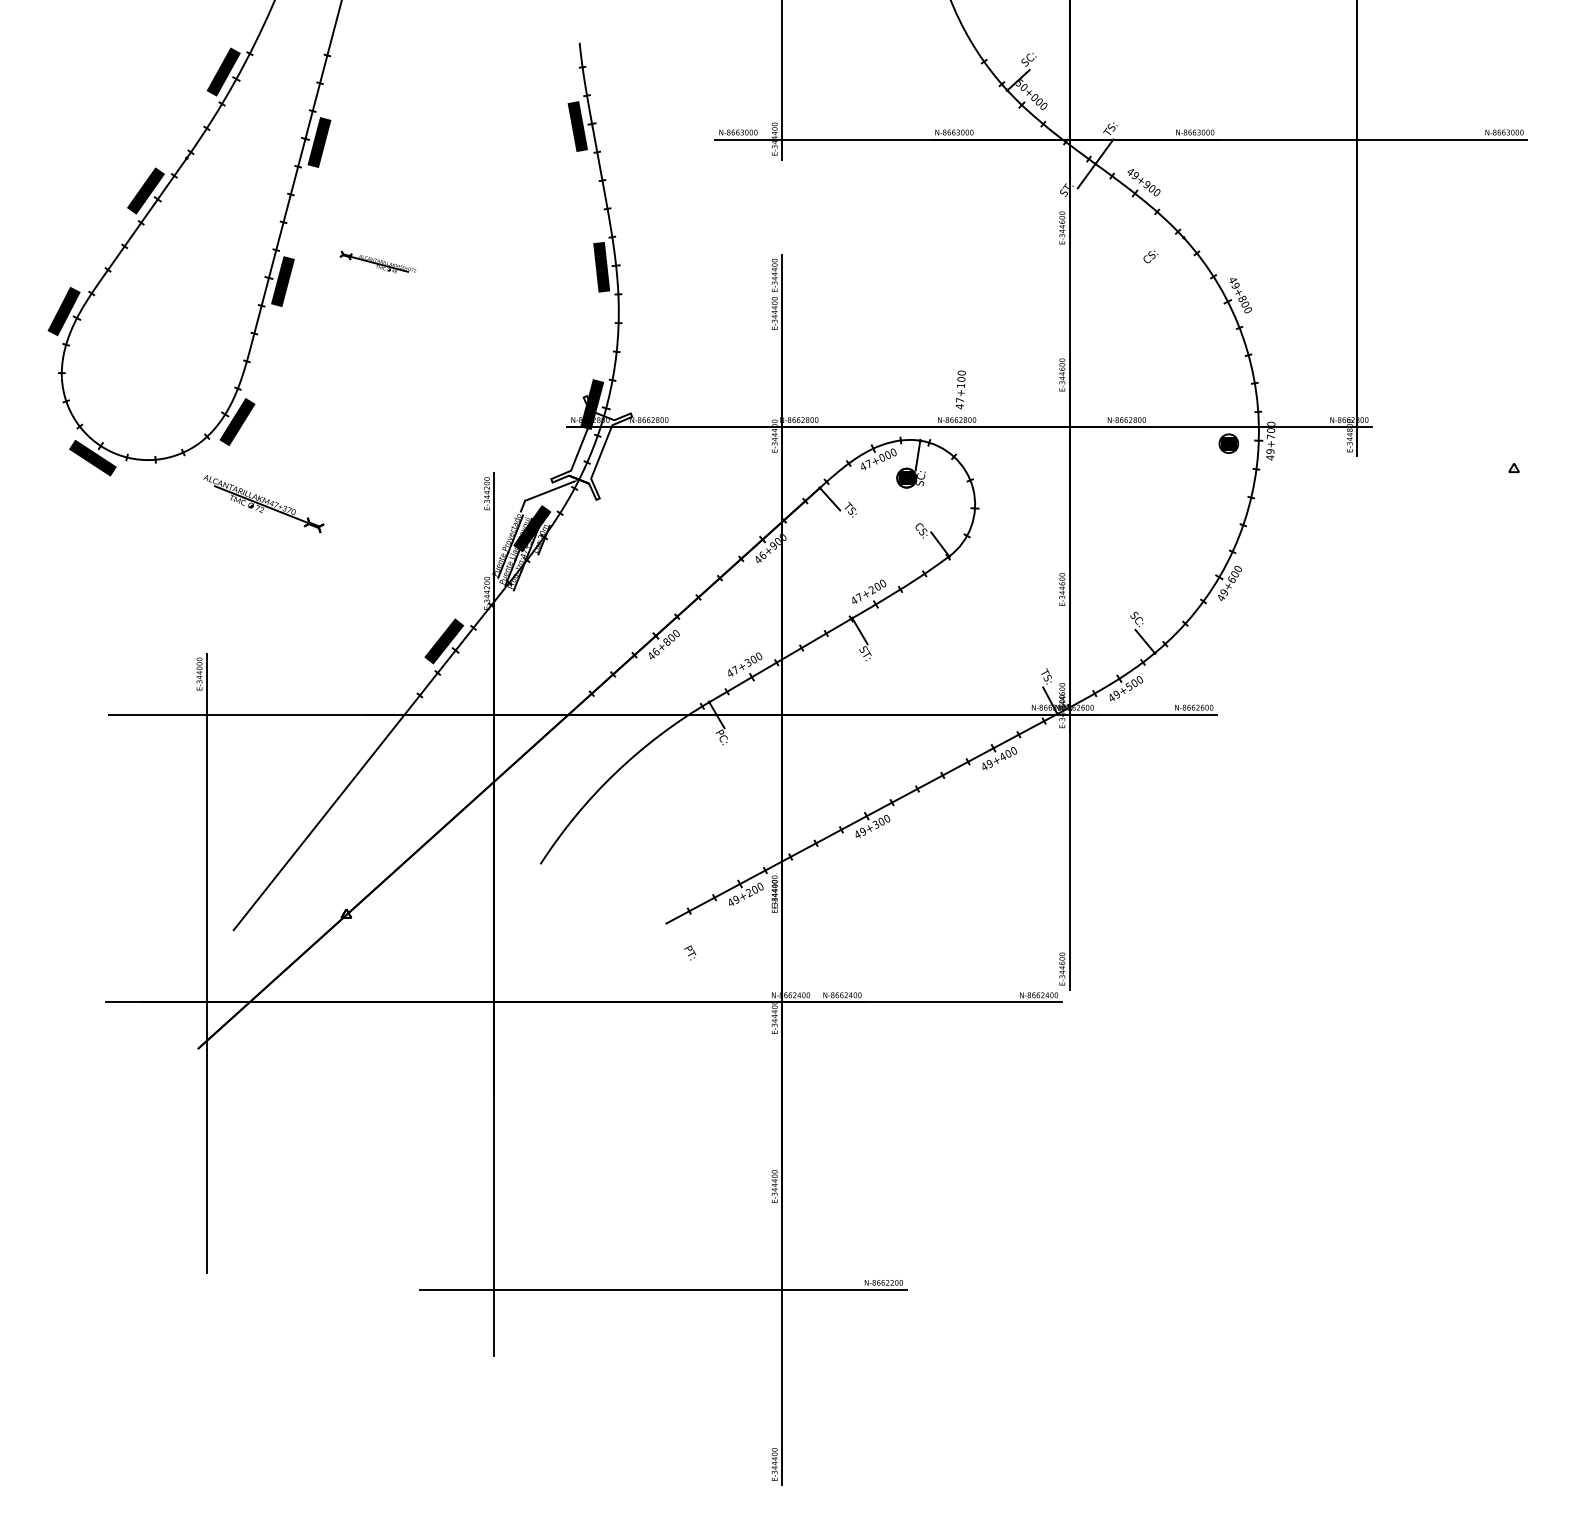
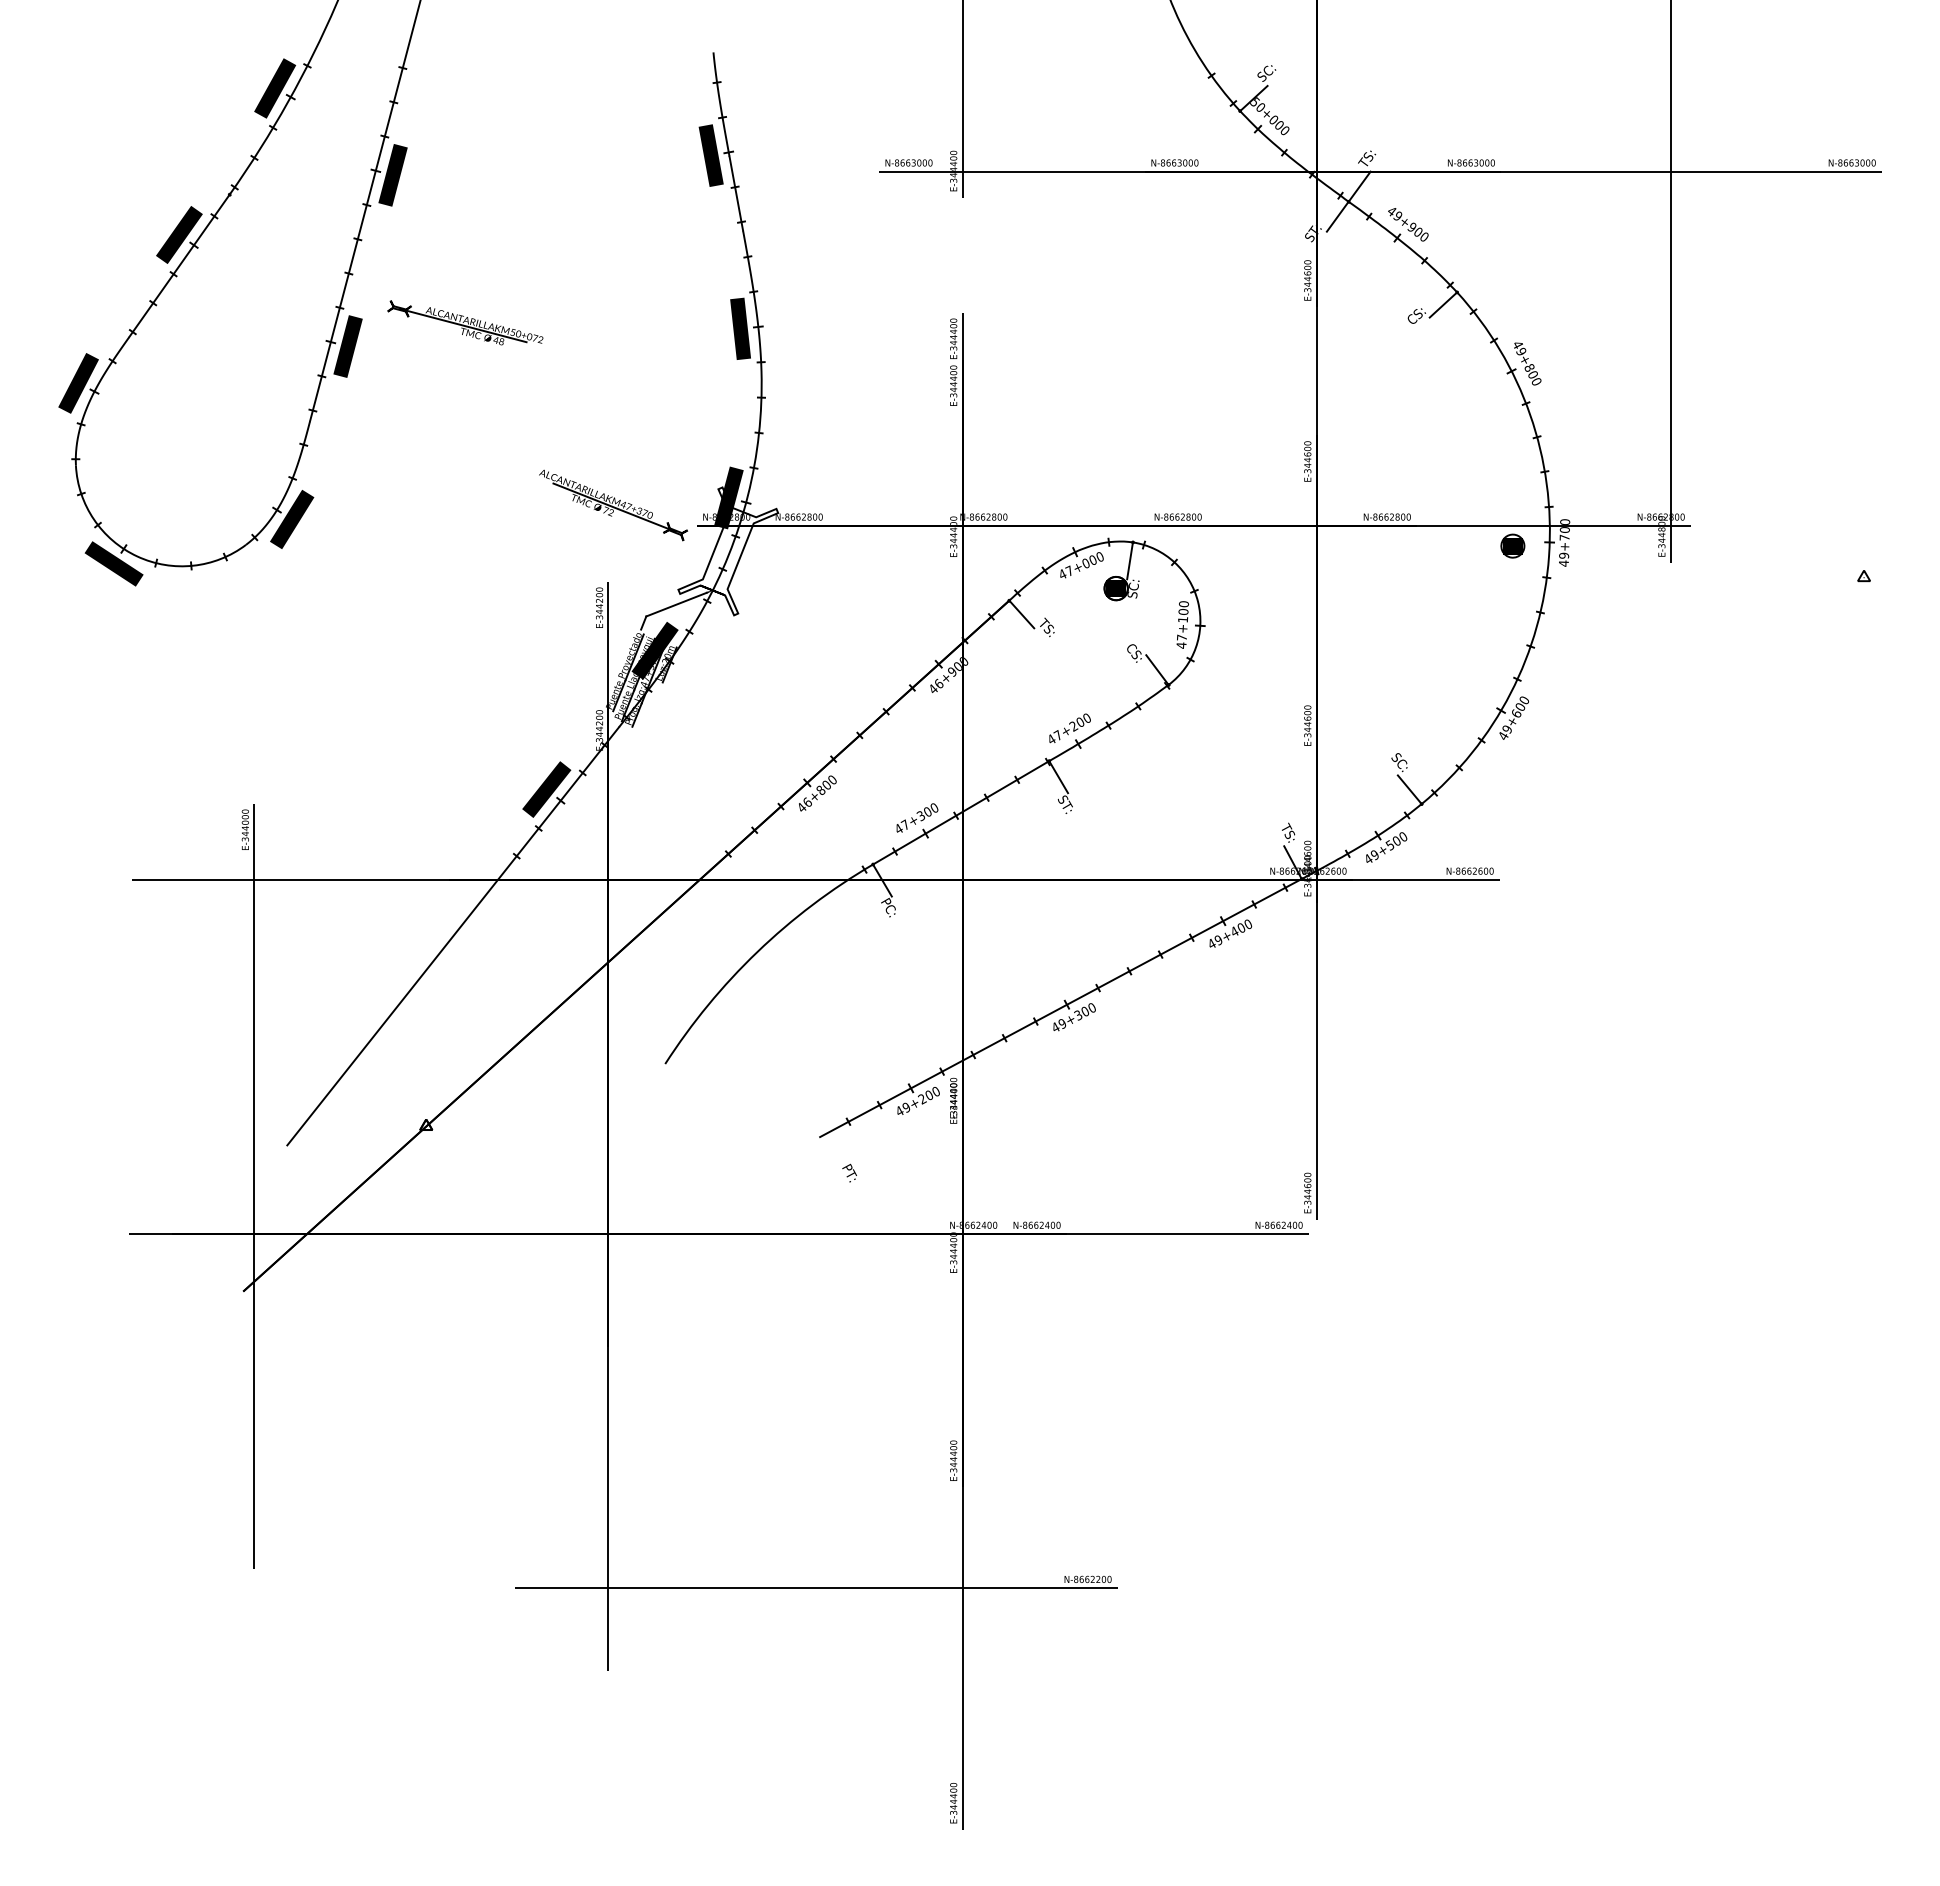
line: (1171, 248) -> (1442, 305), added
part: (378, 262) -> (465, 322), size x1.67
text: (960, 389) -> (1182, 624), moved
part: (263, 504) -> (613, 505), moved

